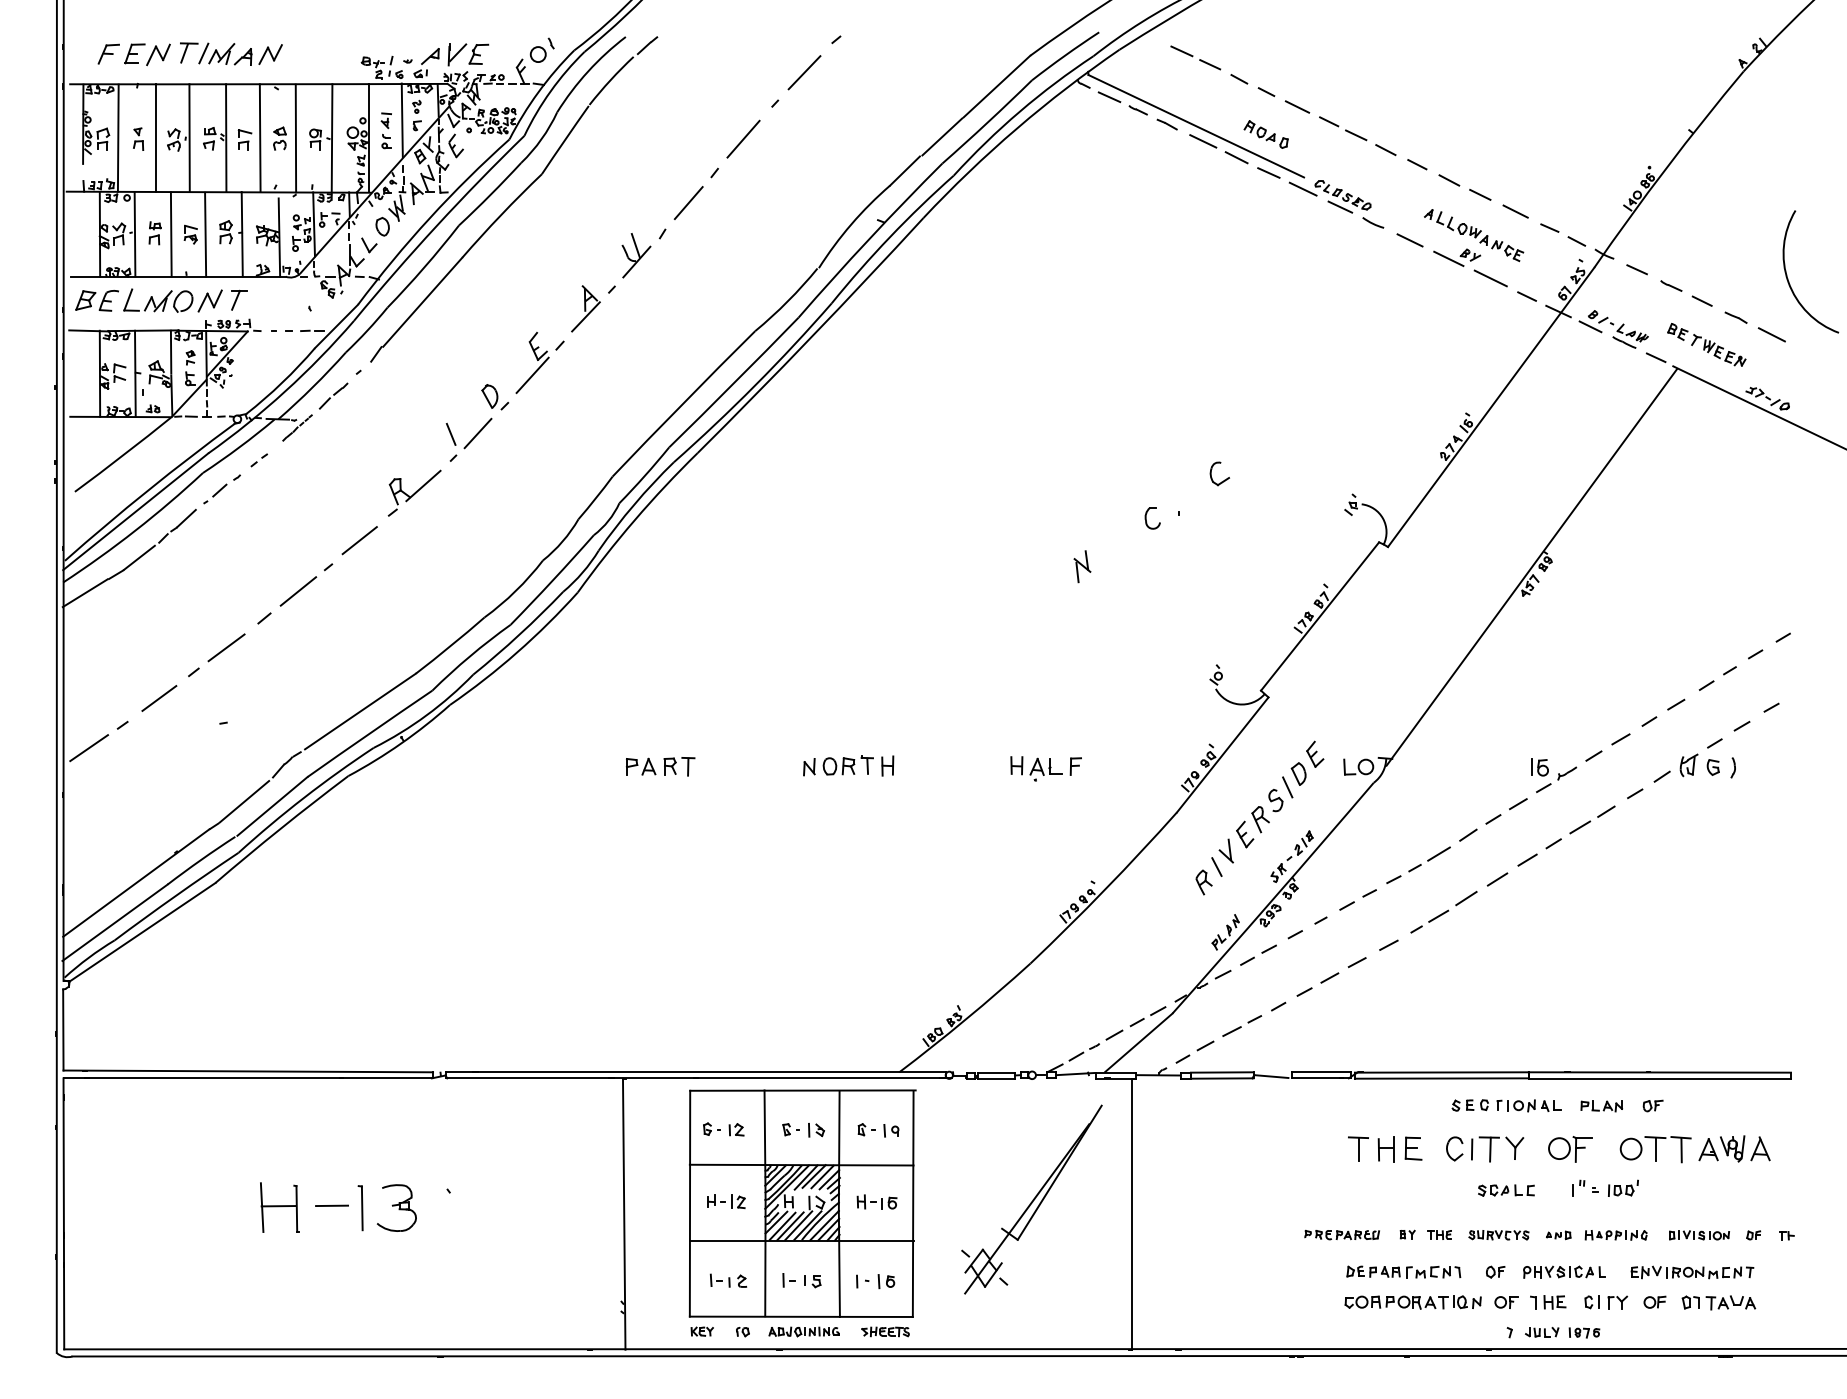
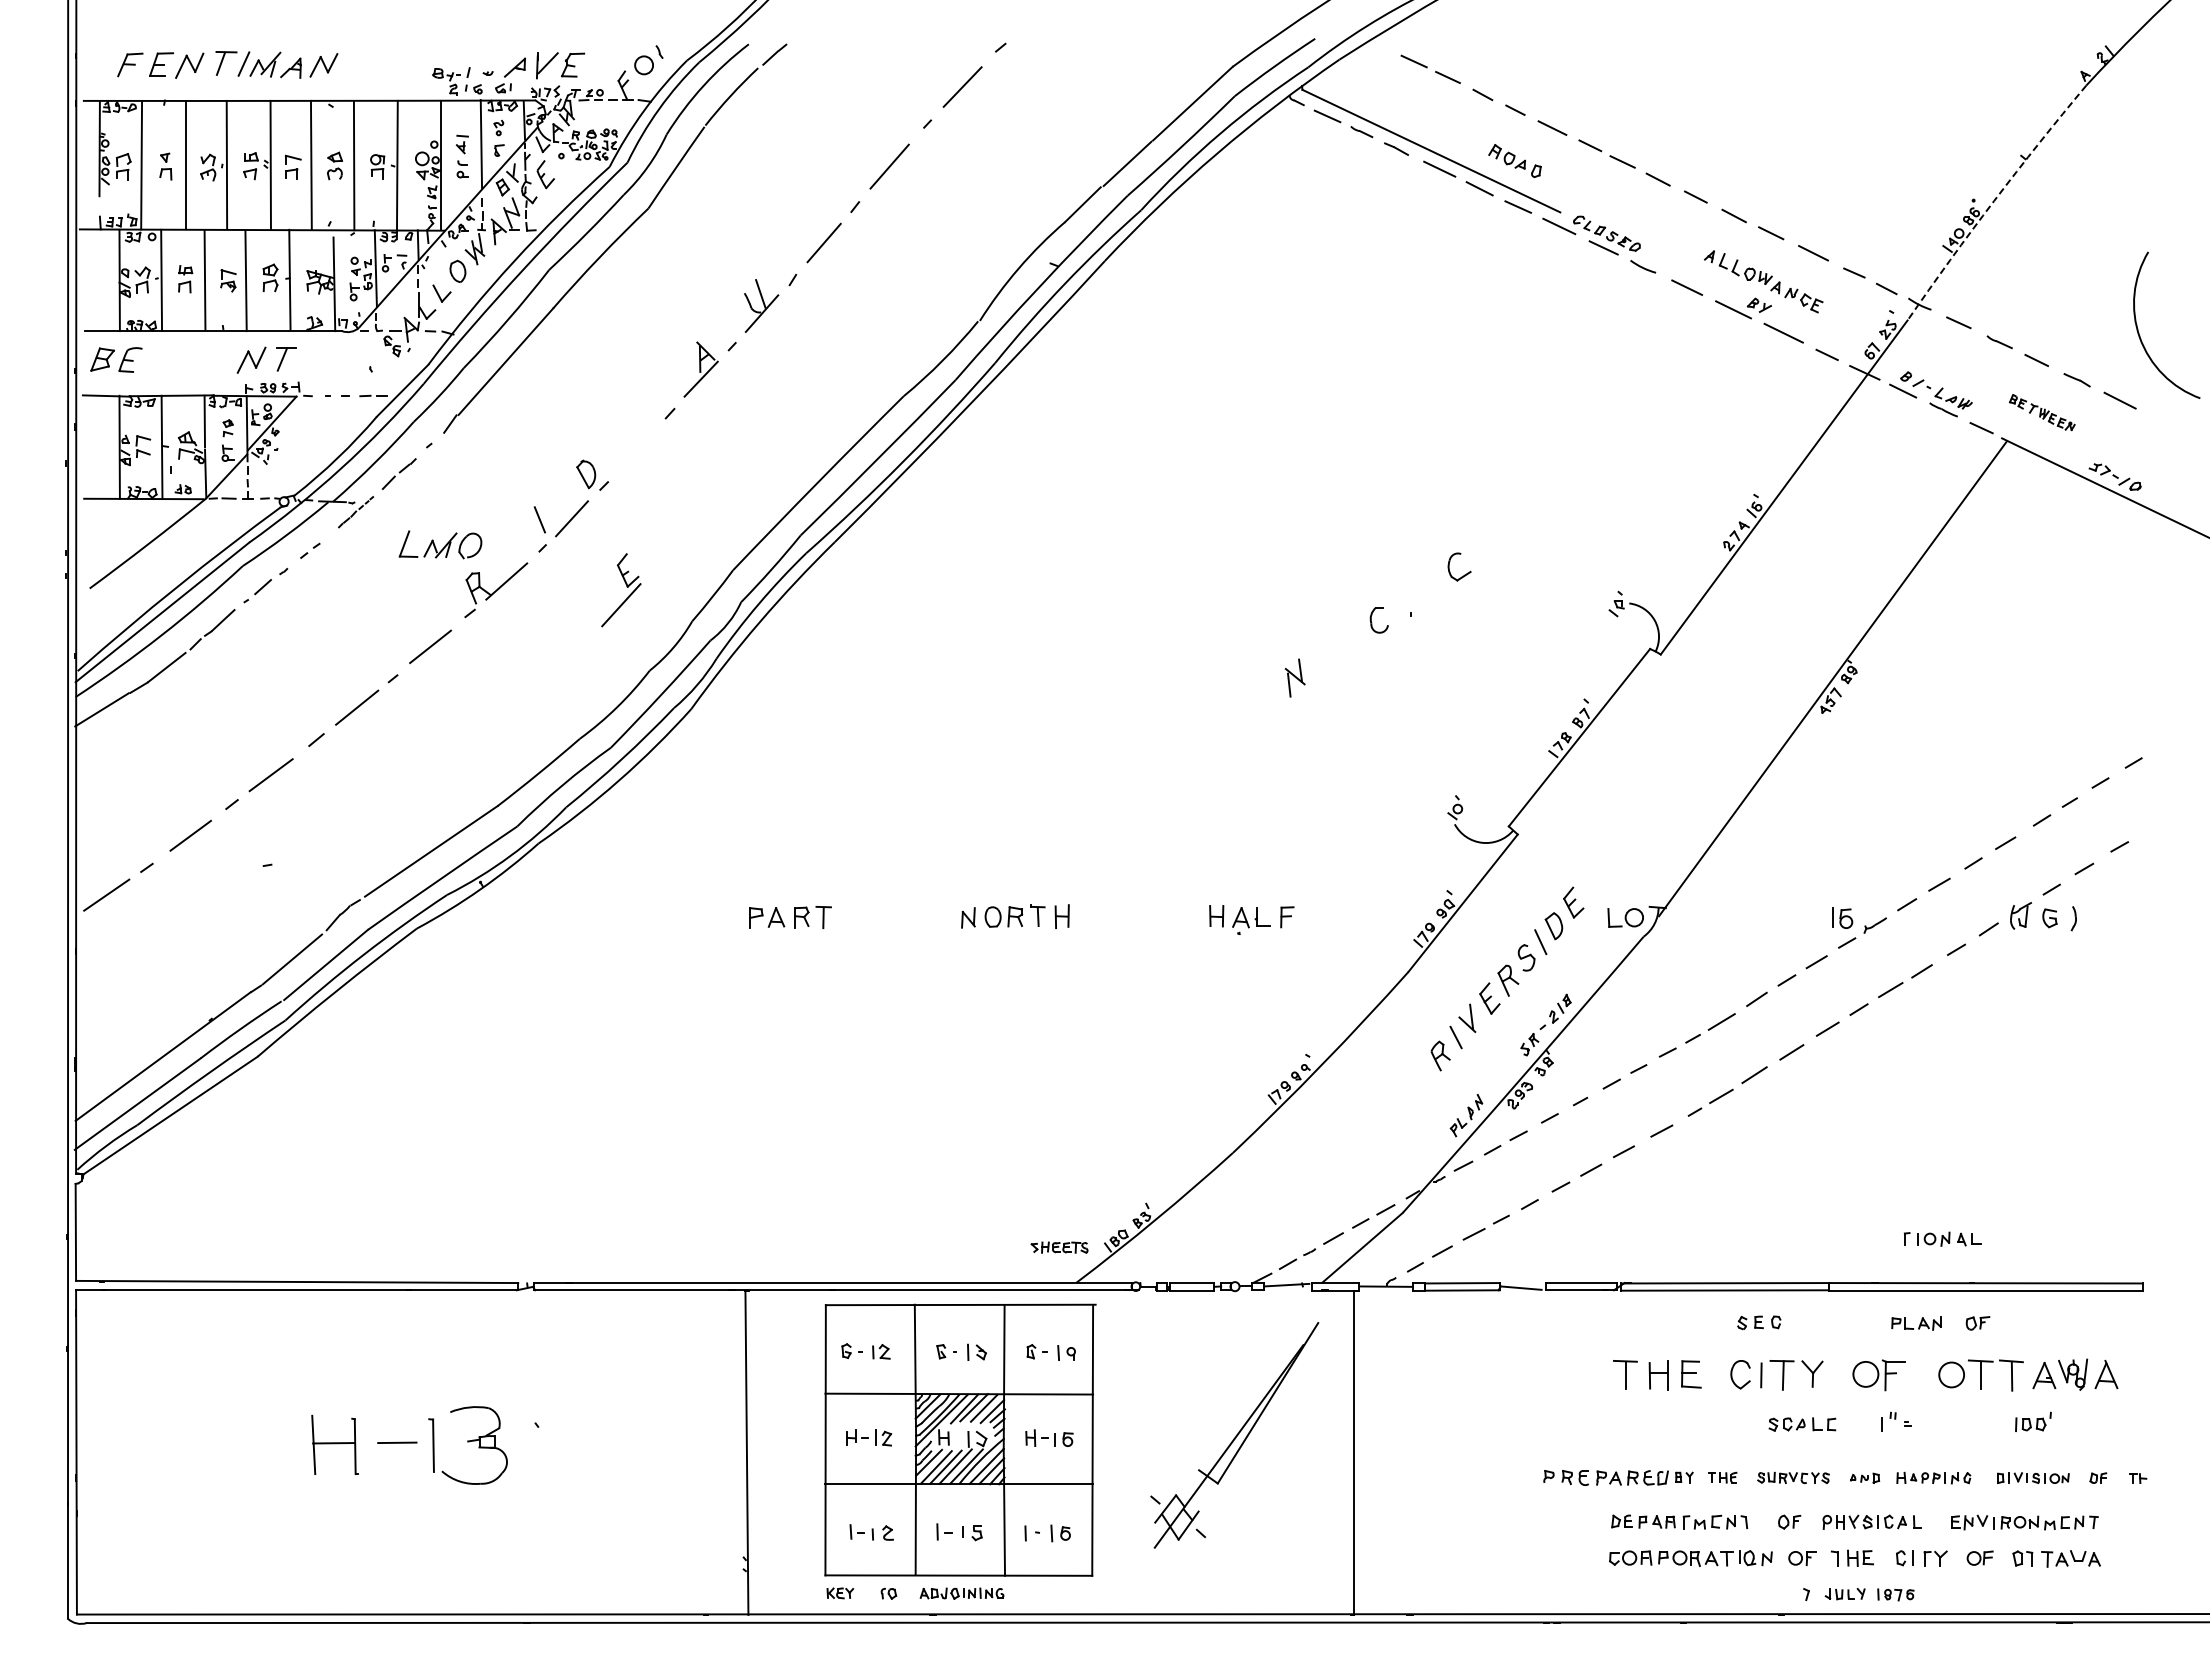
arc: (1666, 167) -> (1994, 200), solid -> dashed
part: (158, 300) -> (440, 544), moved
part: (1707, 344) -> (2042, 412), size x0.7
part: (536, 359) -> (626, 586), moved
part: (1529, 1105) -> (1942, 1238), moved
part: (1623, 1188) -> (2033, 1421), moved
part: (396, 1208) -> (474, 1445), size x1.4
part: (1341, 1234) -> (1605, 1477), size x1.4
part: (885, 1331) -> (1059, 1247), moved

